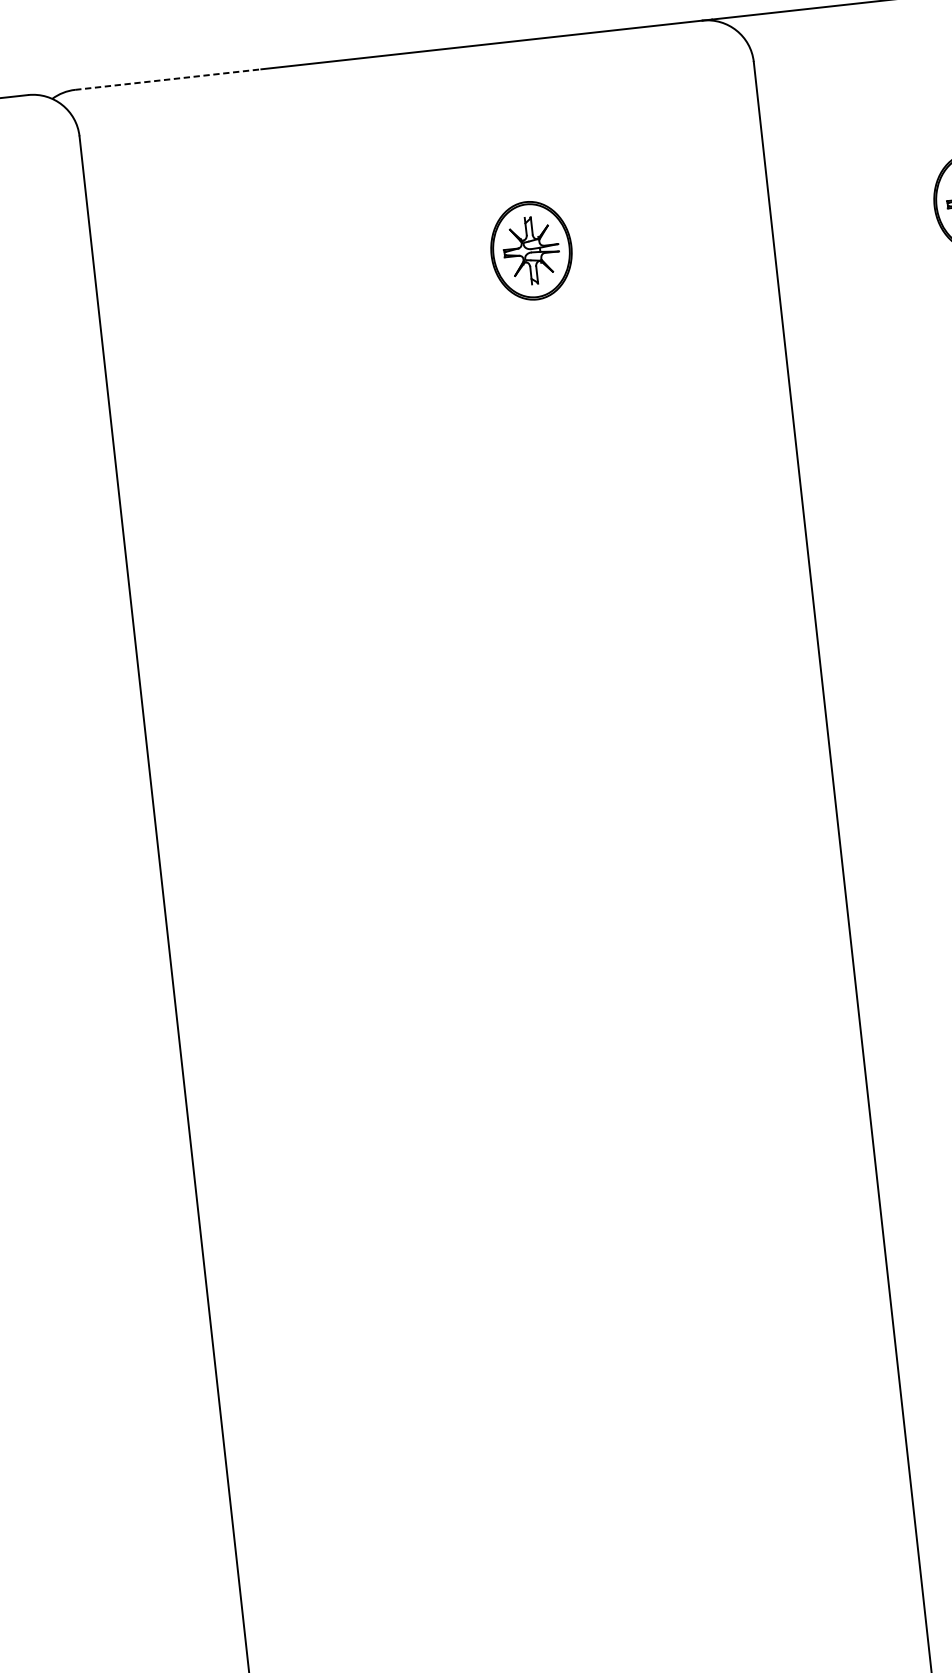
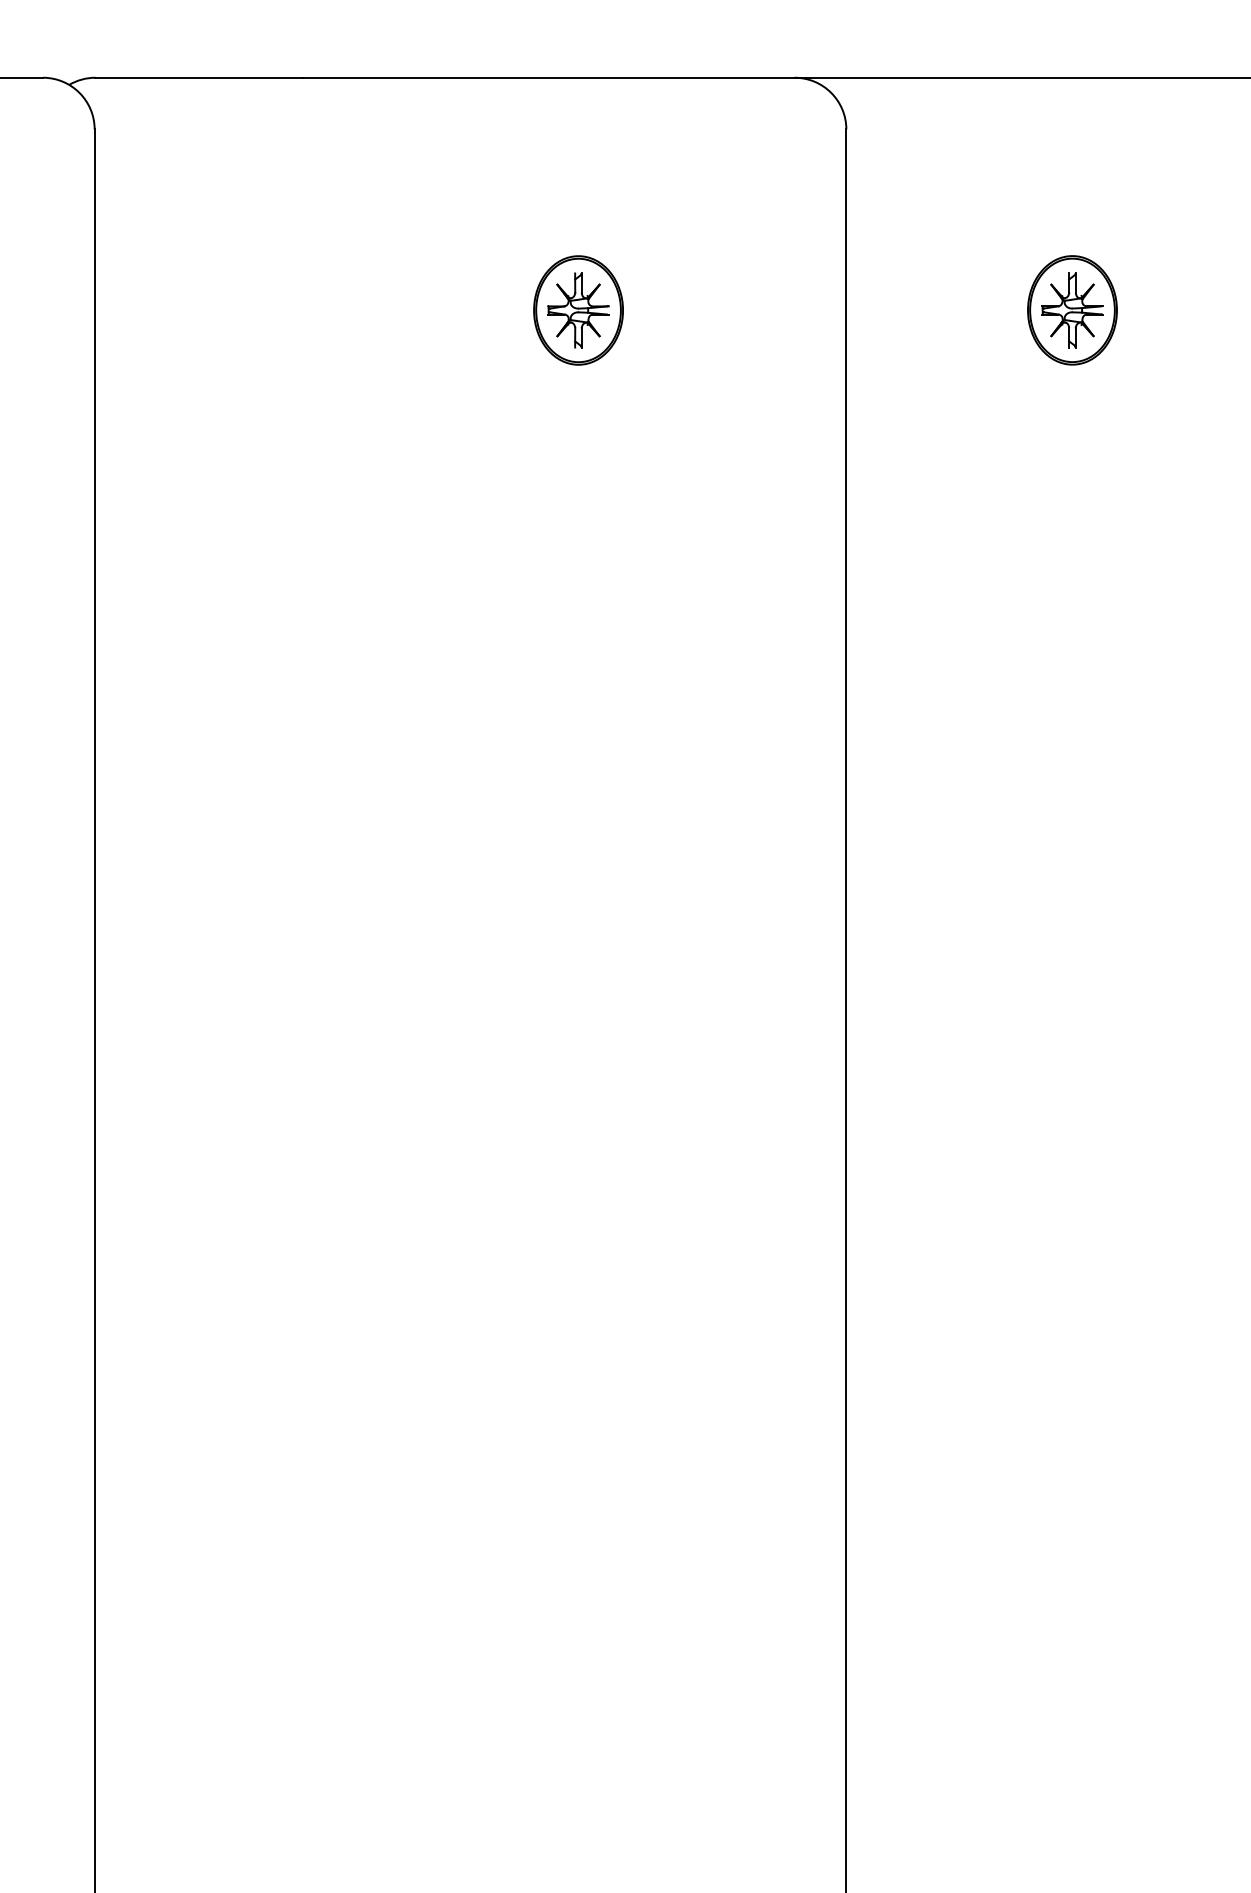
line: (168, 79) -> (199, 77), dashed -> solid

